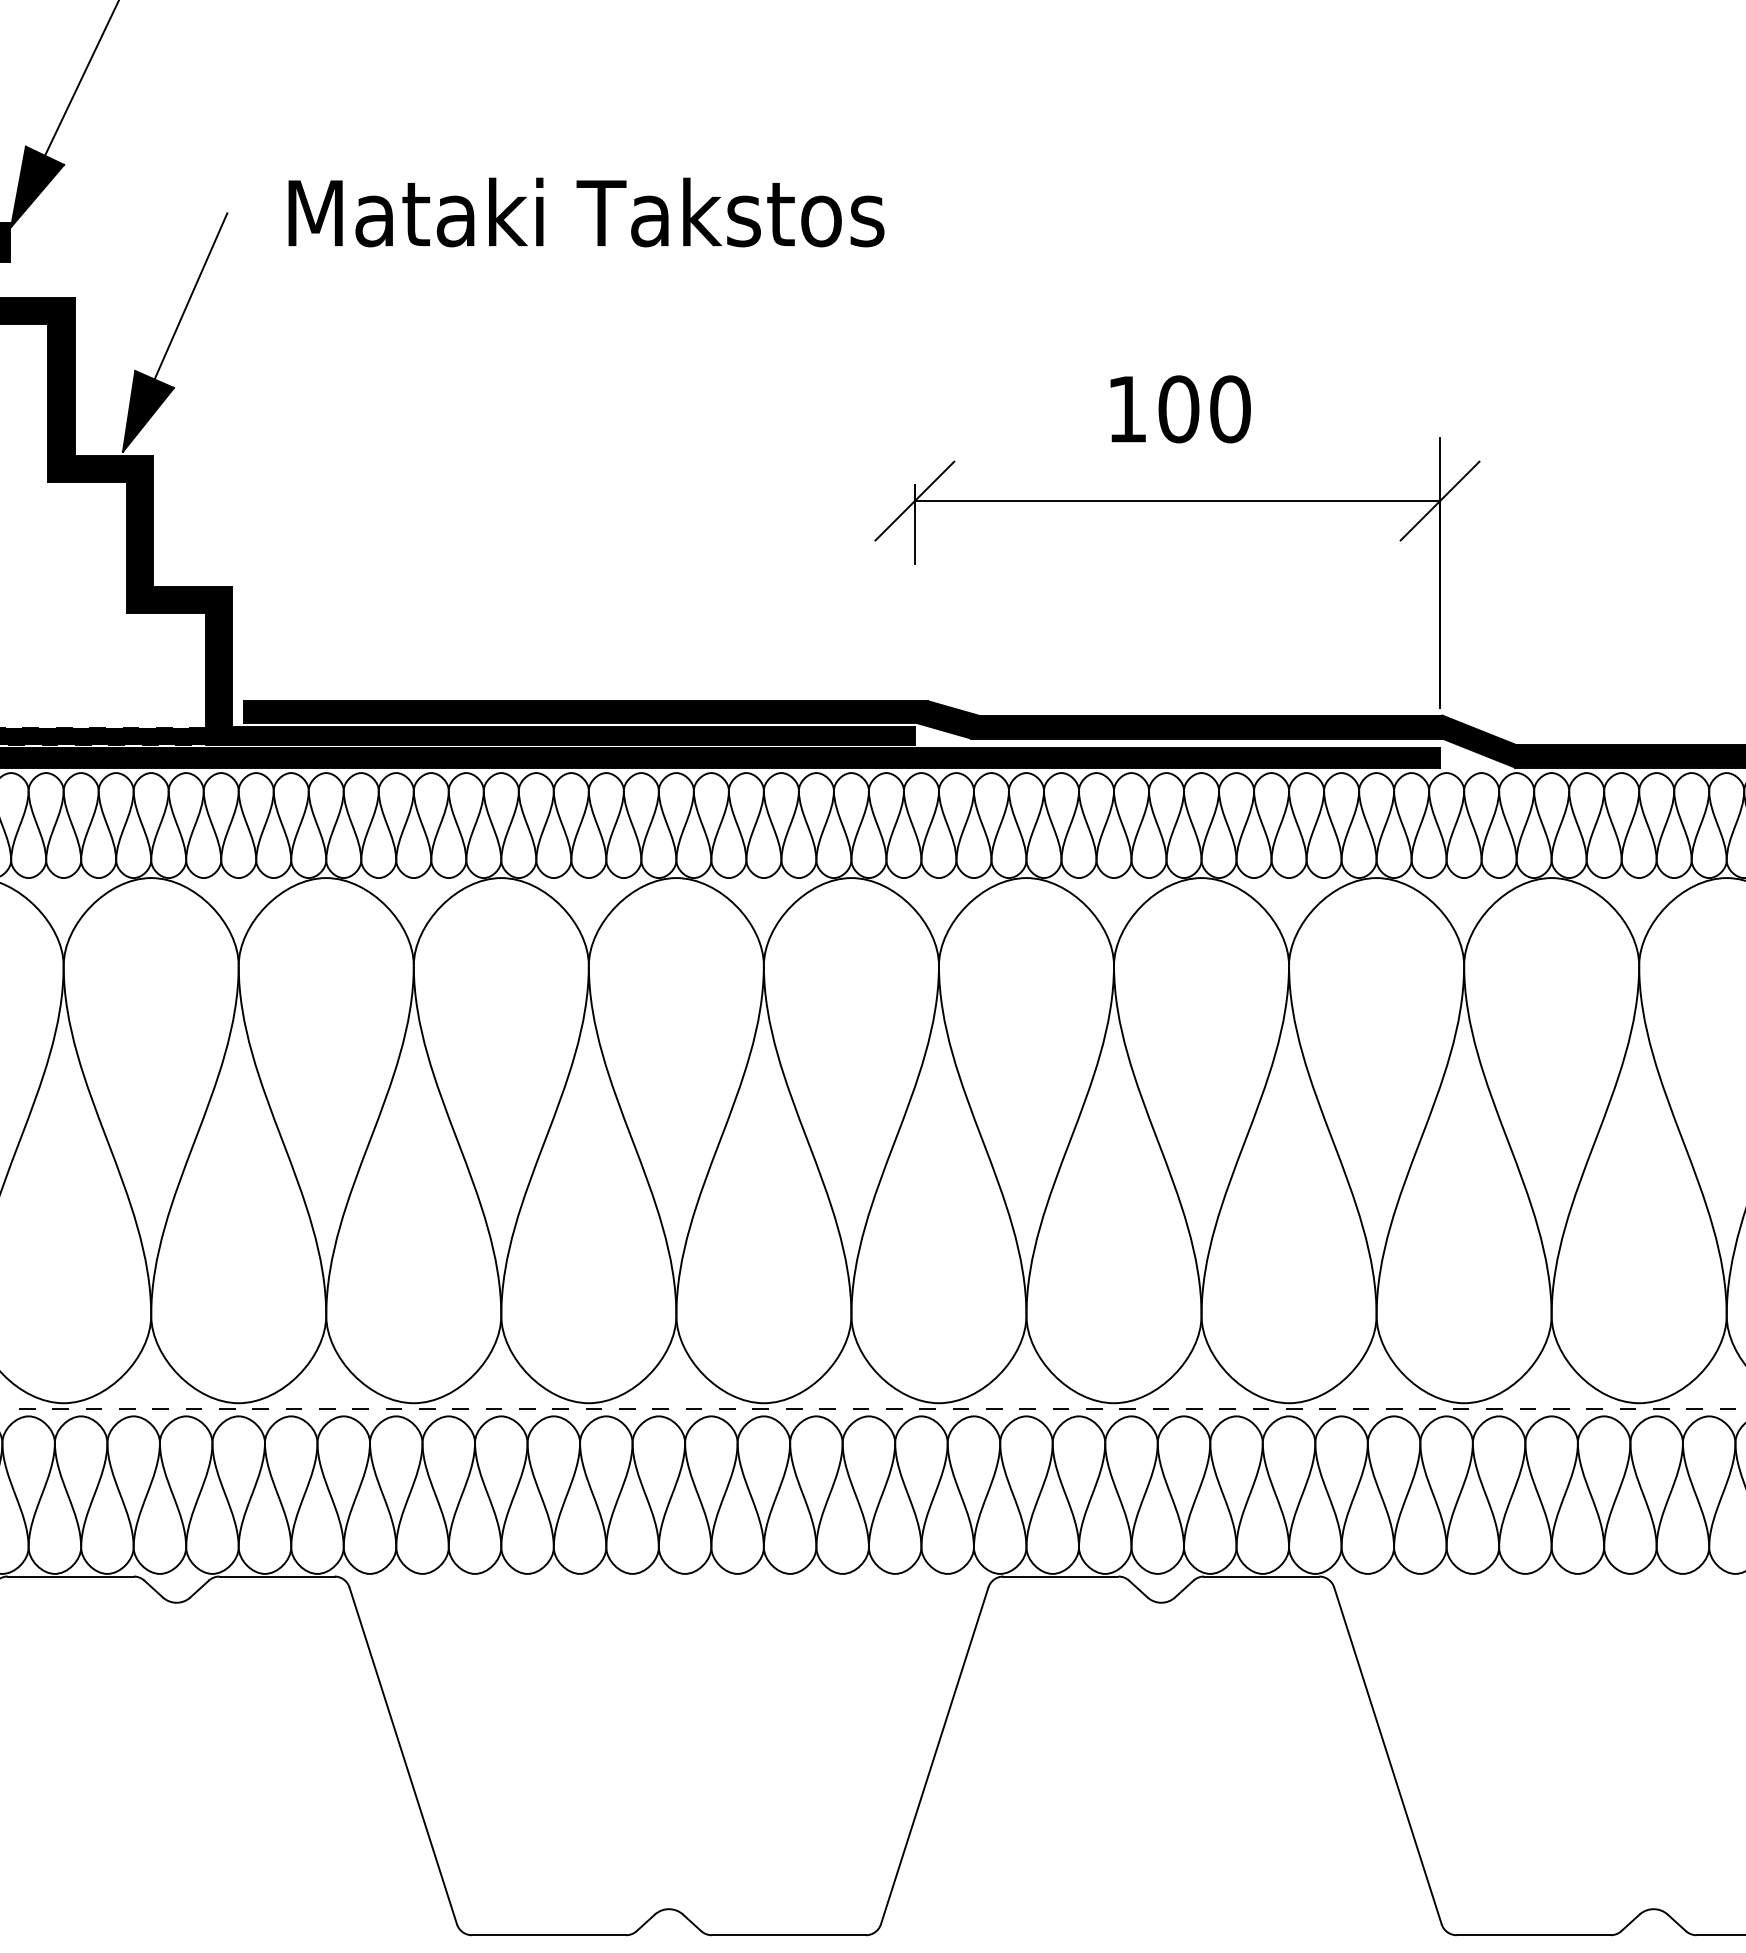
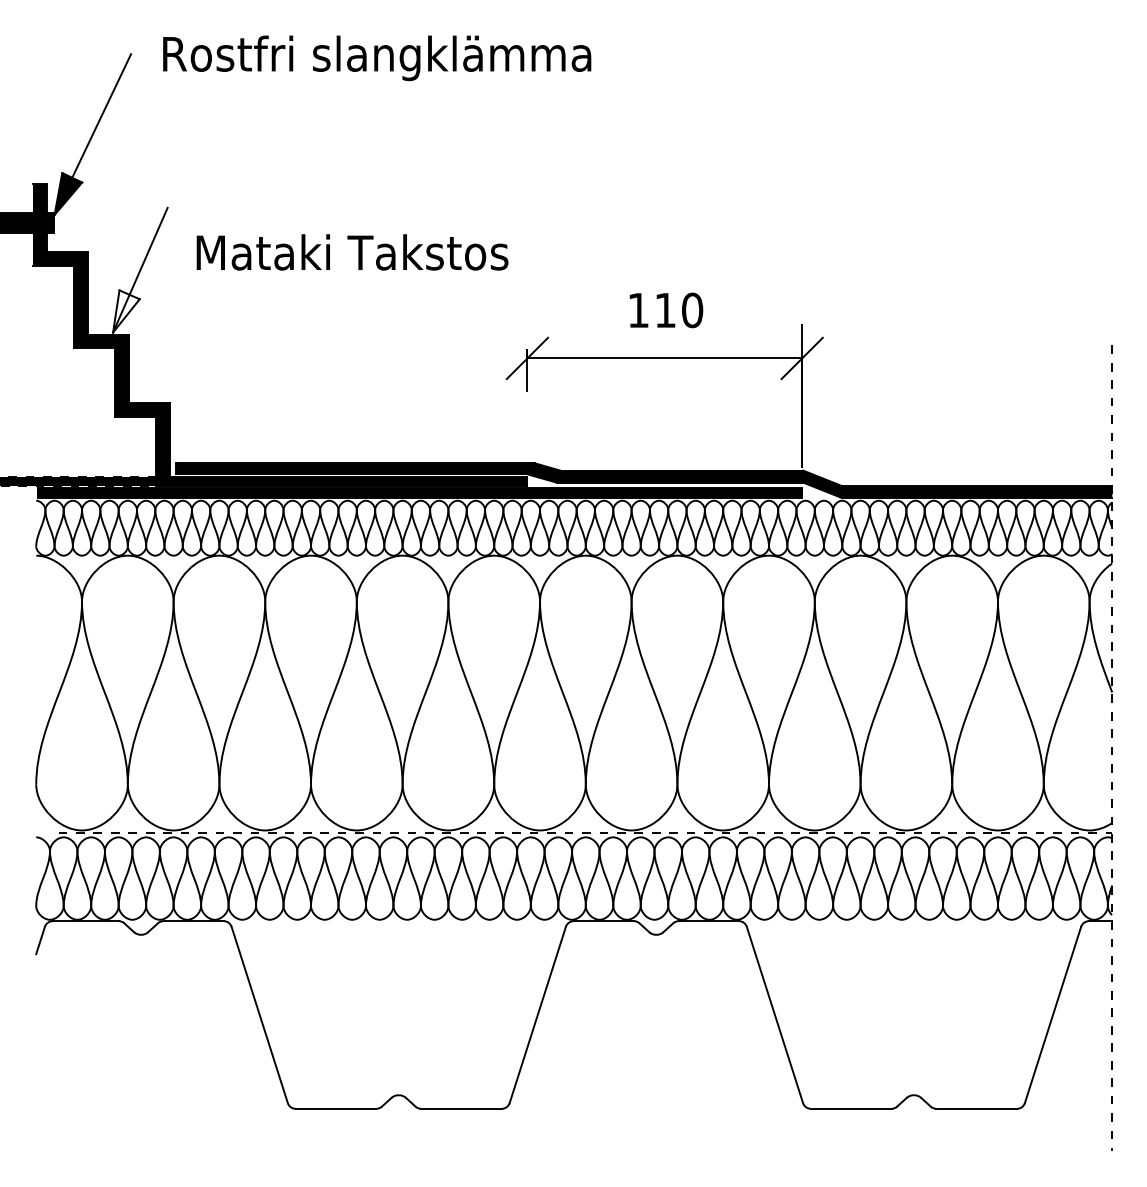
text: (586, 212) -> (352, 252), moved
text: (1178, 409) -> (665, 310), 100 -> 110
fill: (148, 411) -> (126, 311), removed

